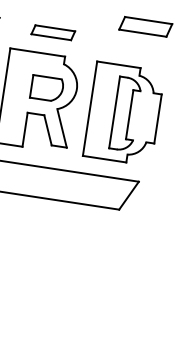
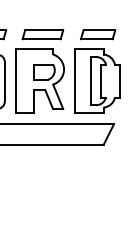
part: (146, 26) -> (98, 34), moved
part: (52, 32) -> (42, 34), size x1.43

